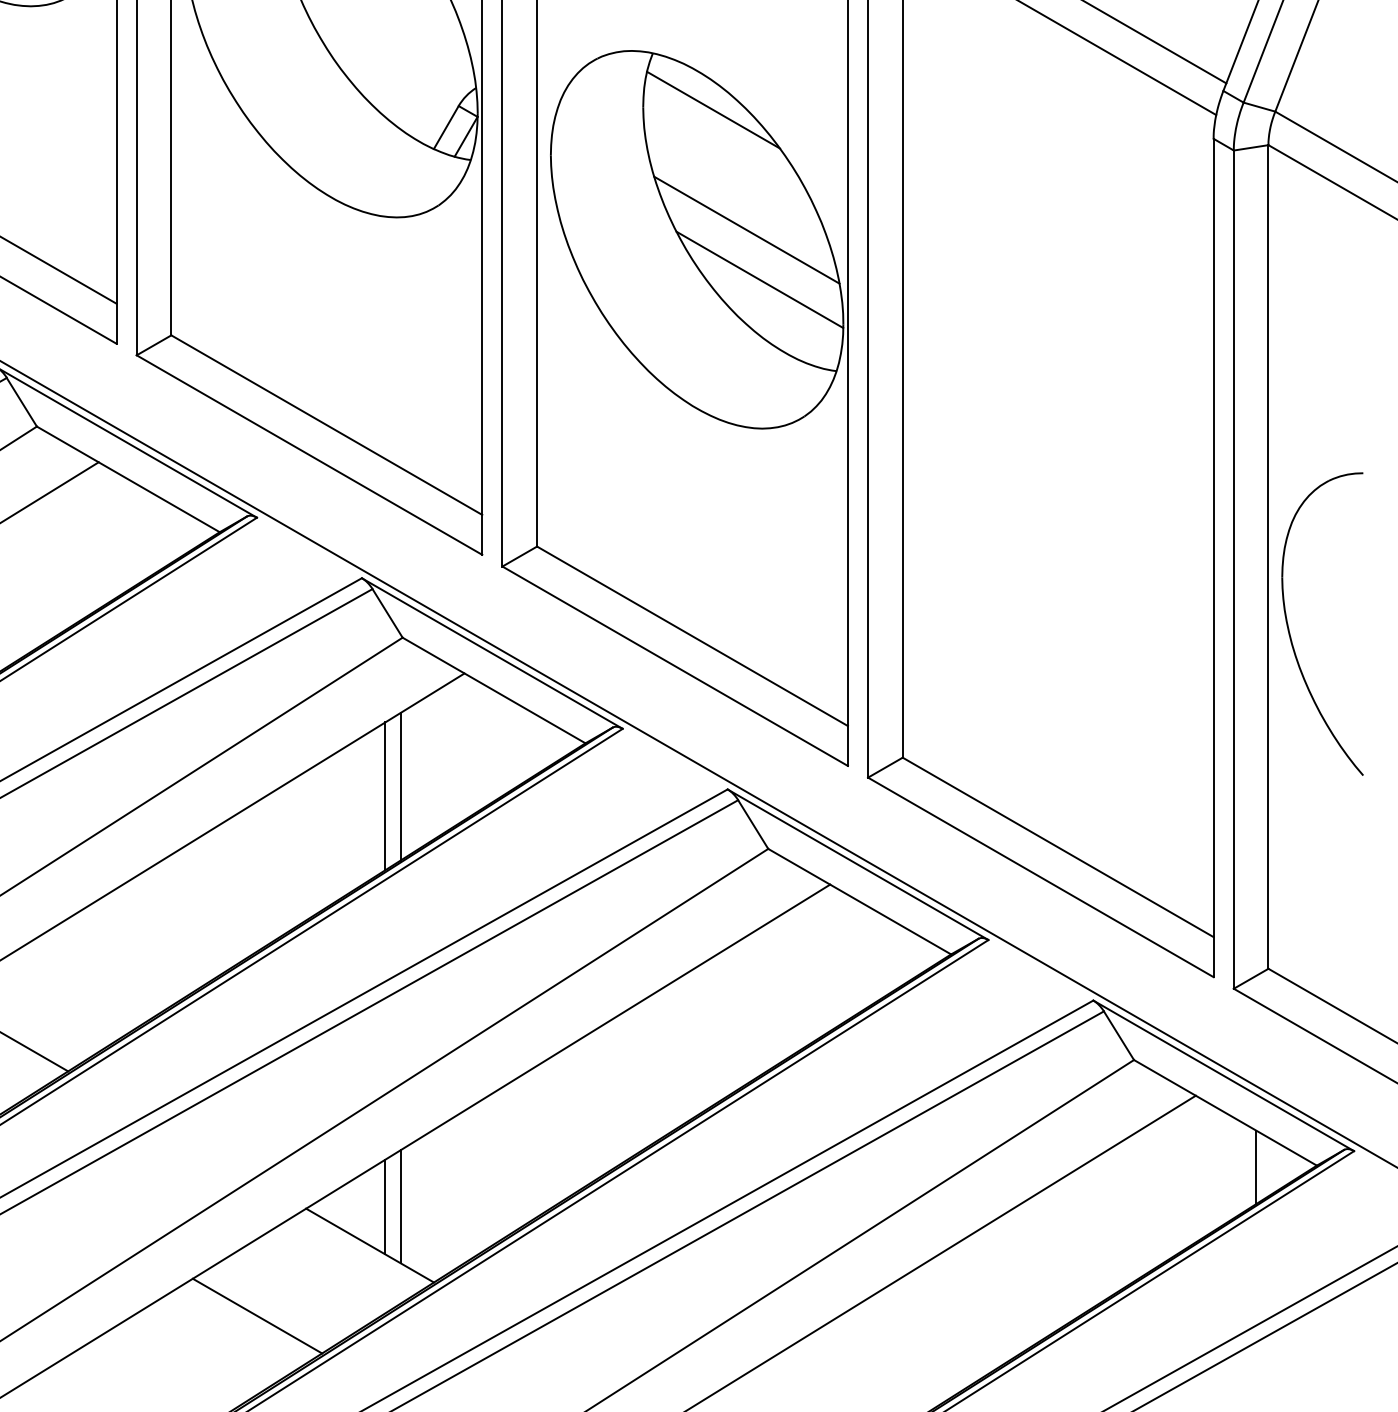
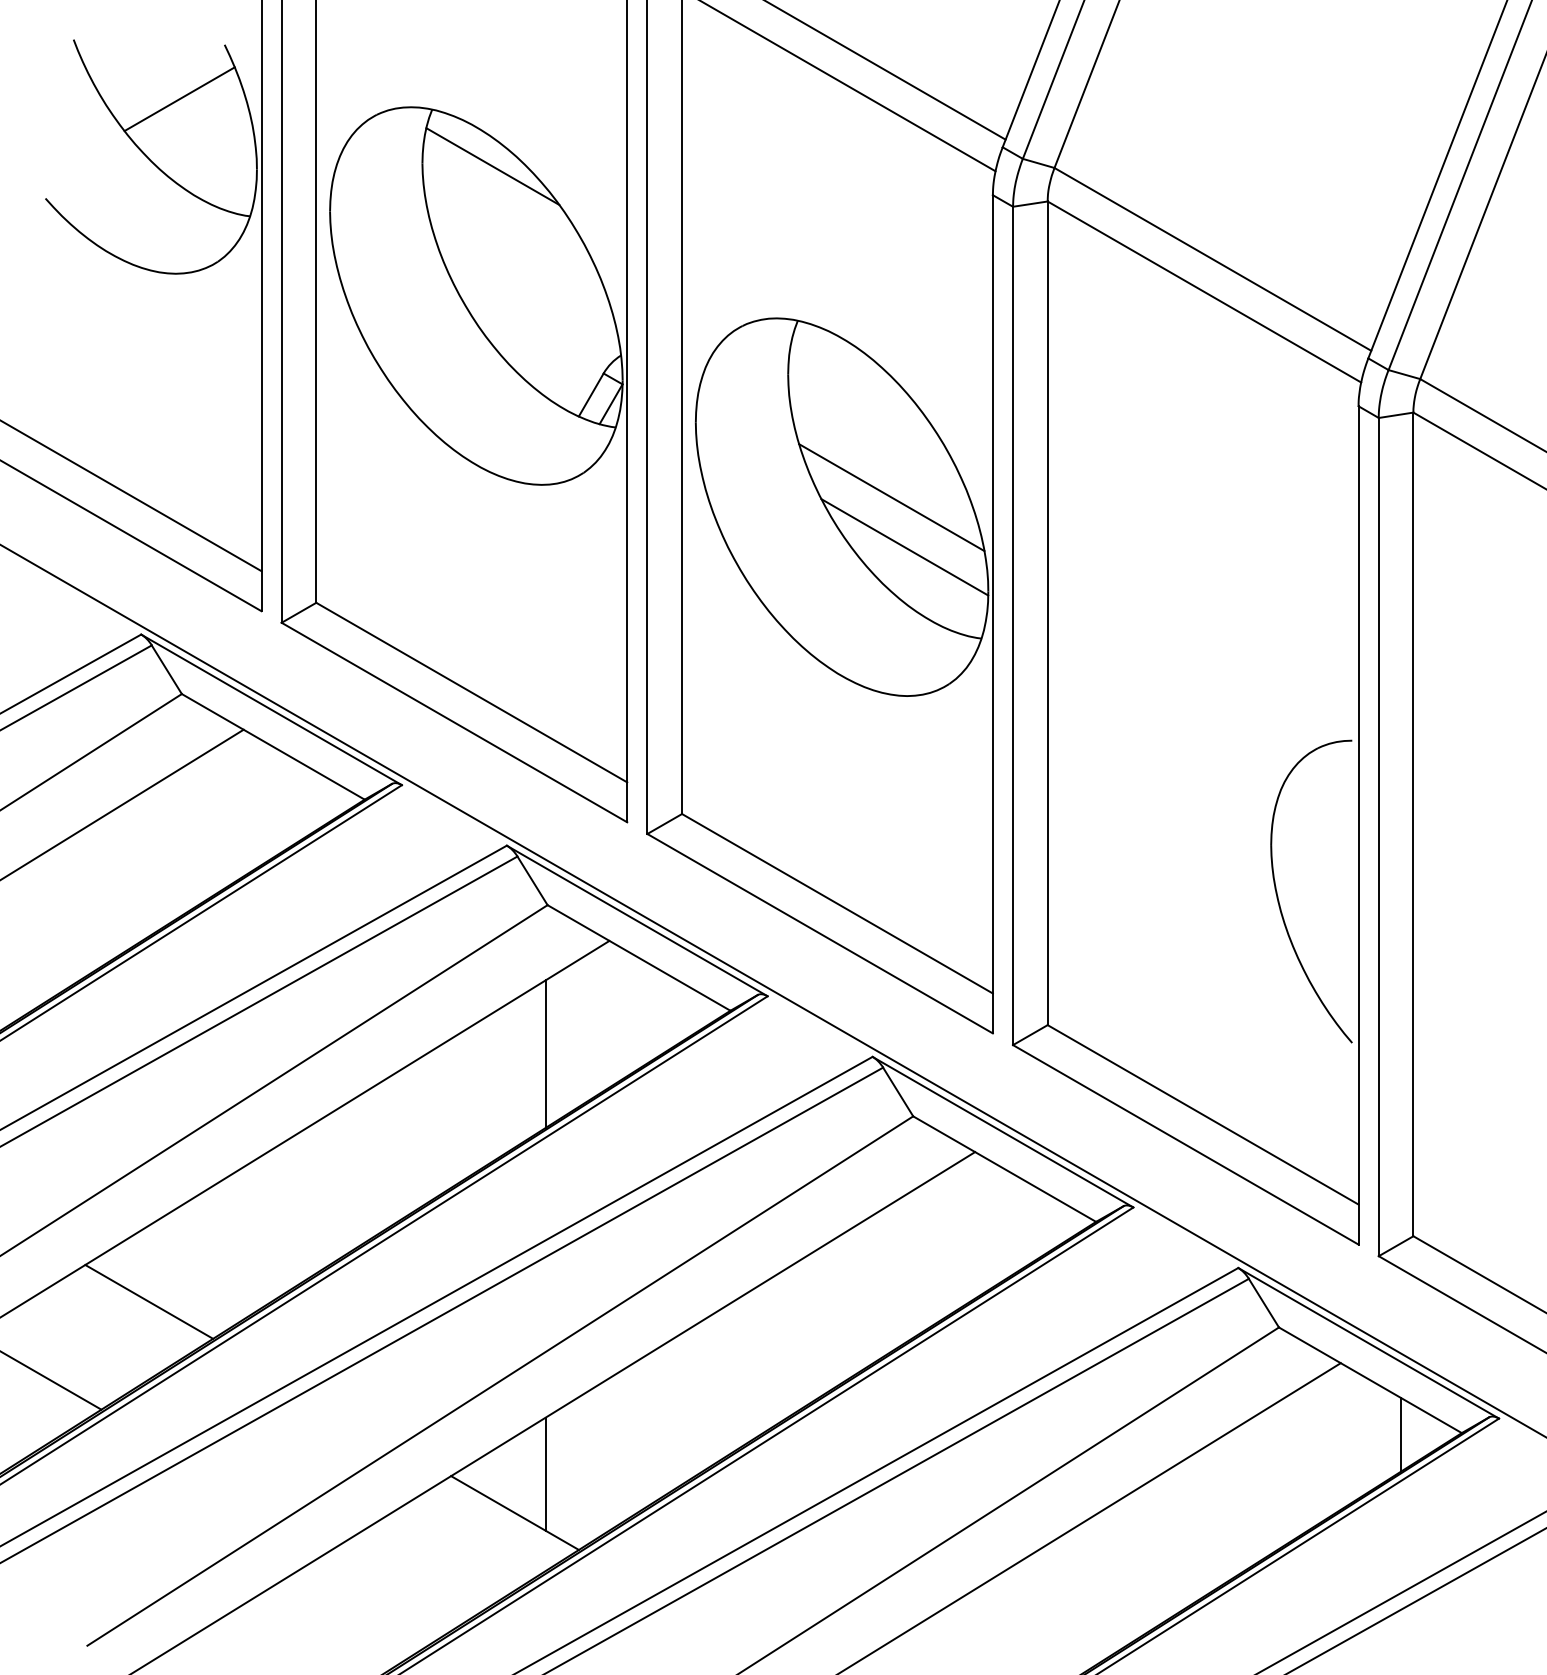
line: (713, 110) -> (858, 377), removed
part: (1290, 633) -> (1279, 900), moved
line: (385, 796) -> (530, 1063), removed
line: (385, 1207) -> (530, 1474), removed
line: (257, 1316) -> (402, 1583), removed

